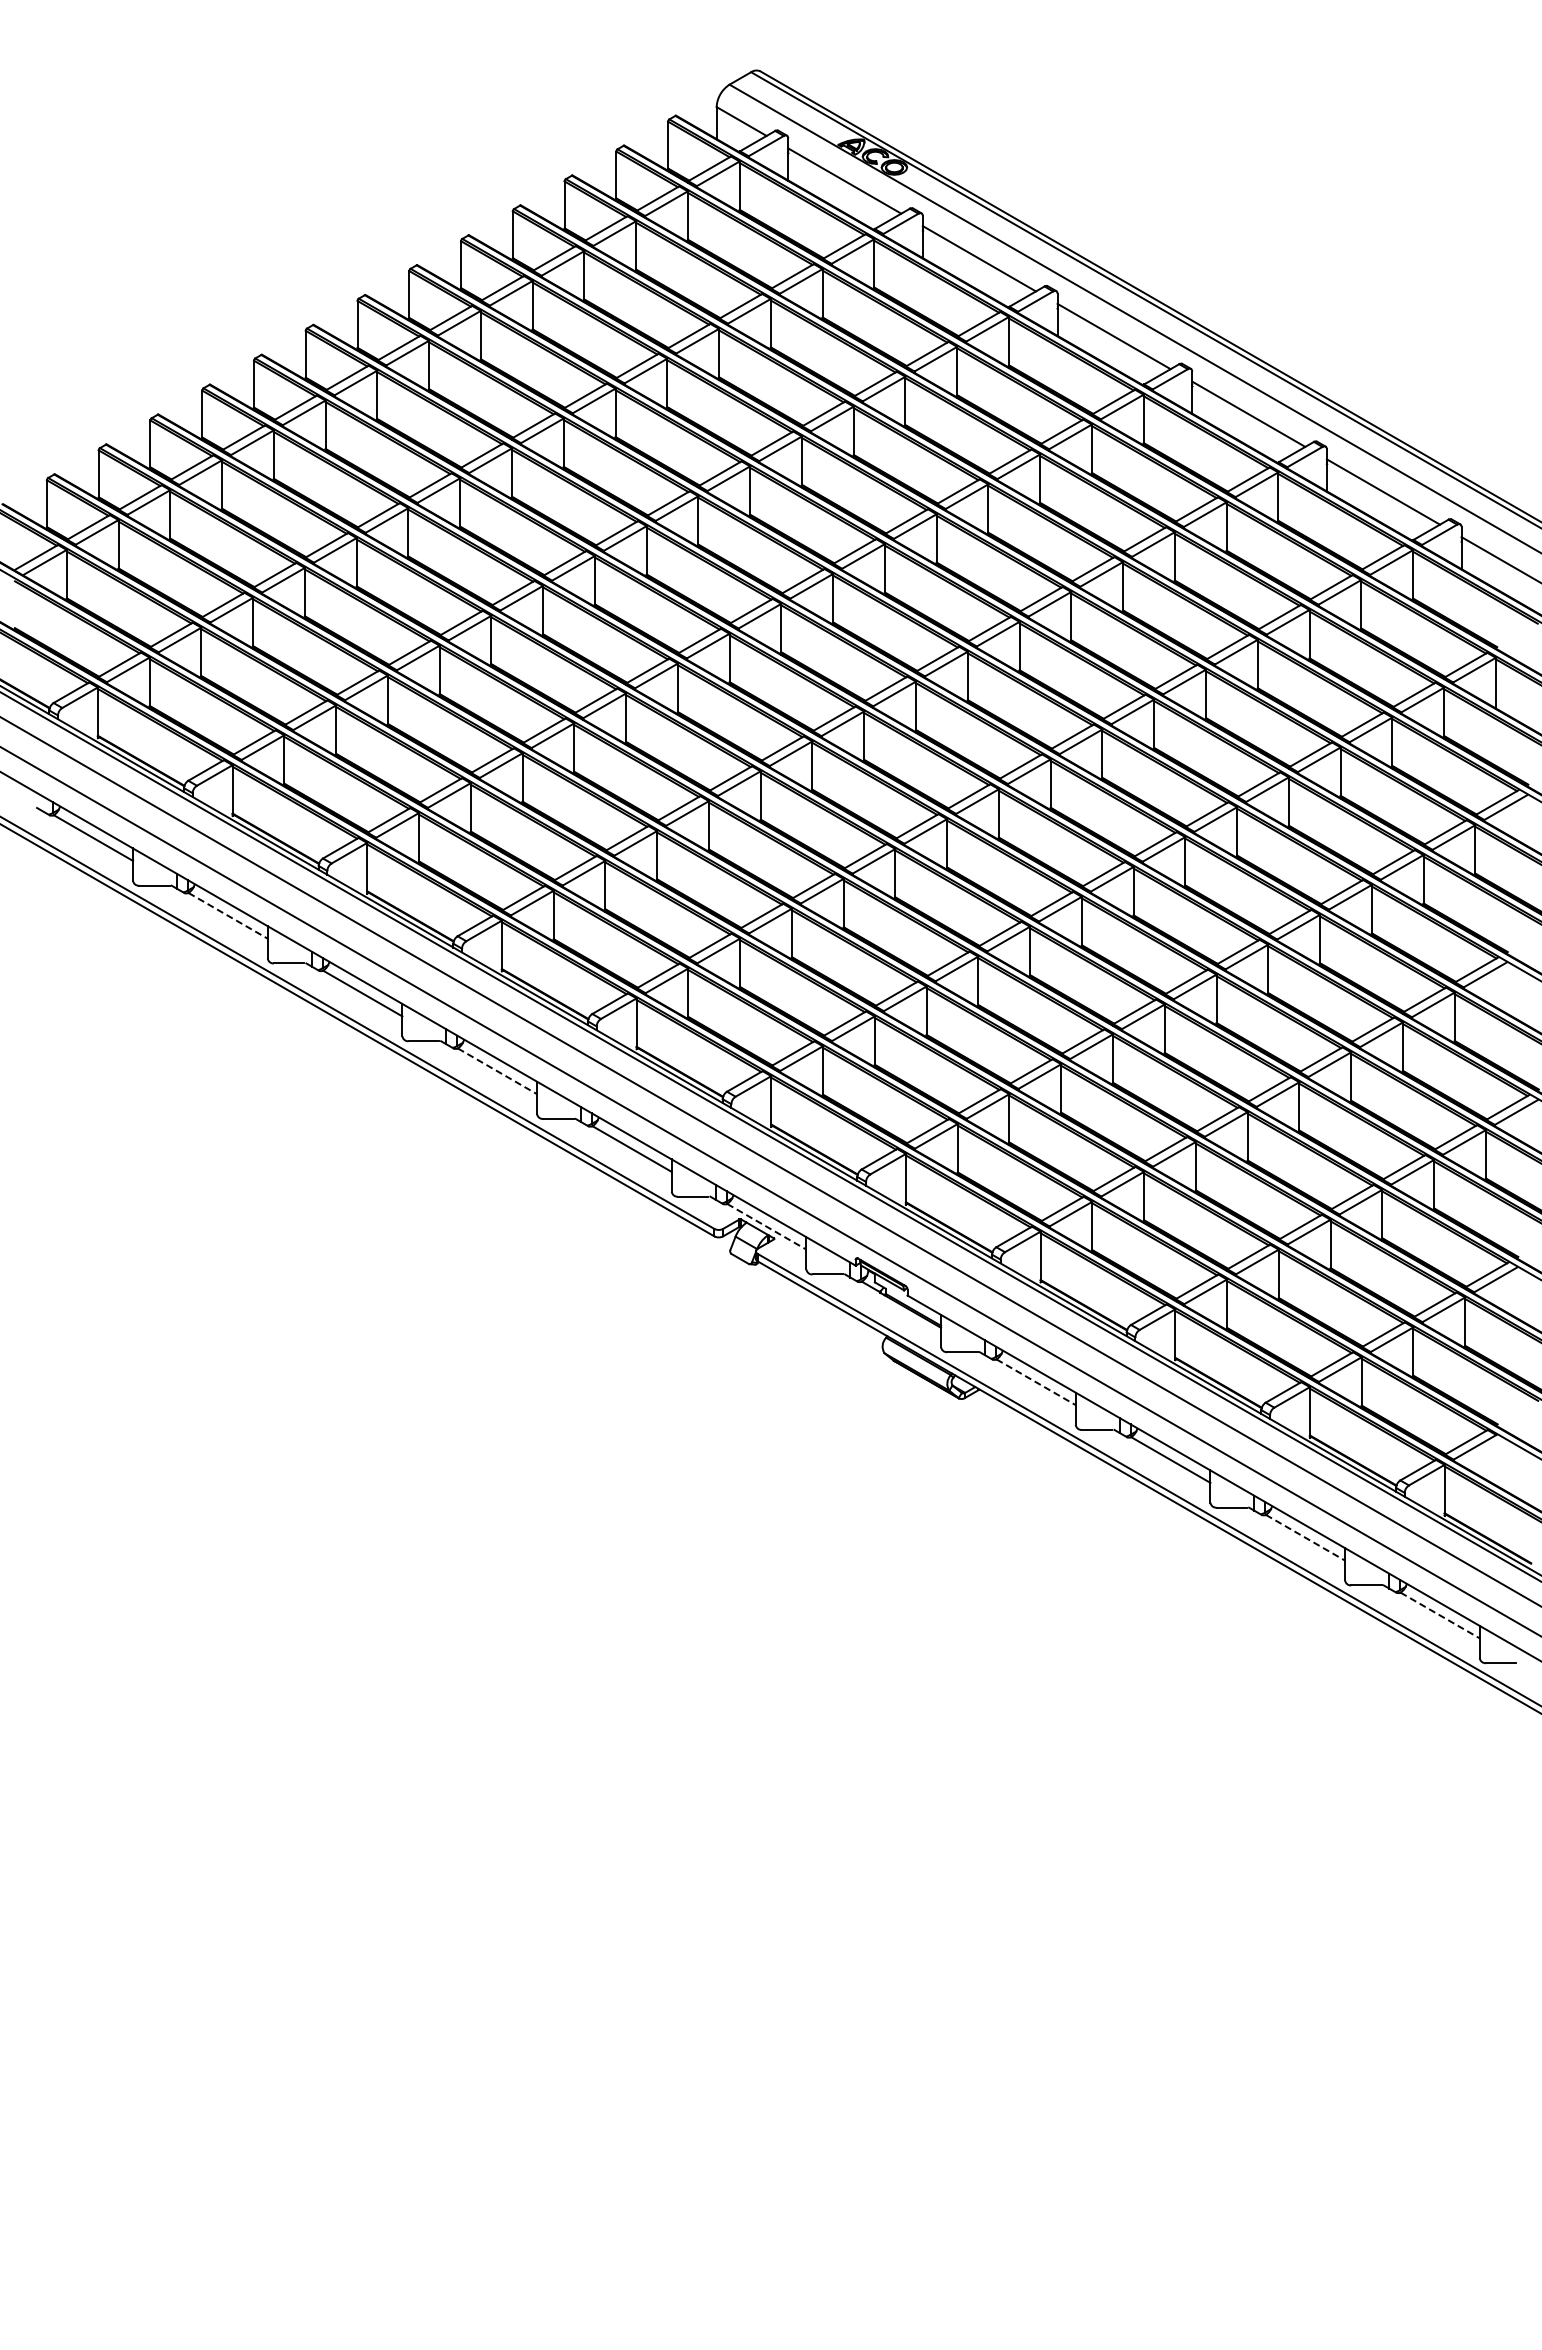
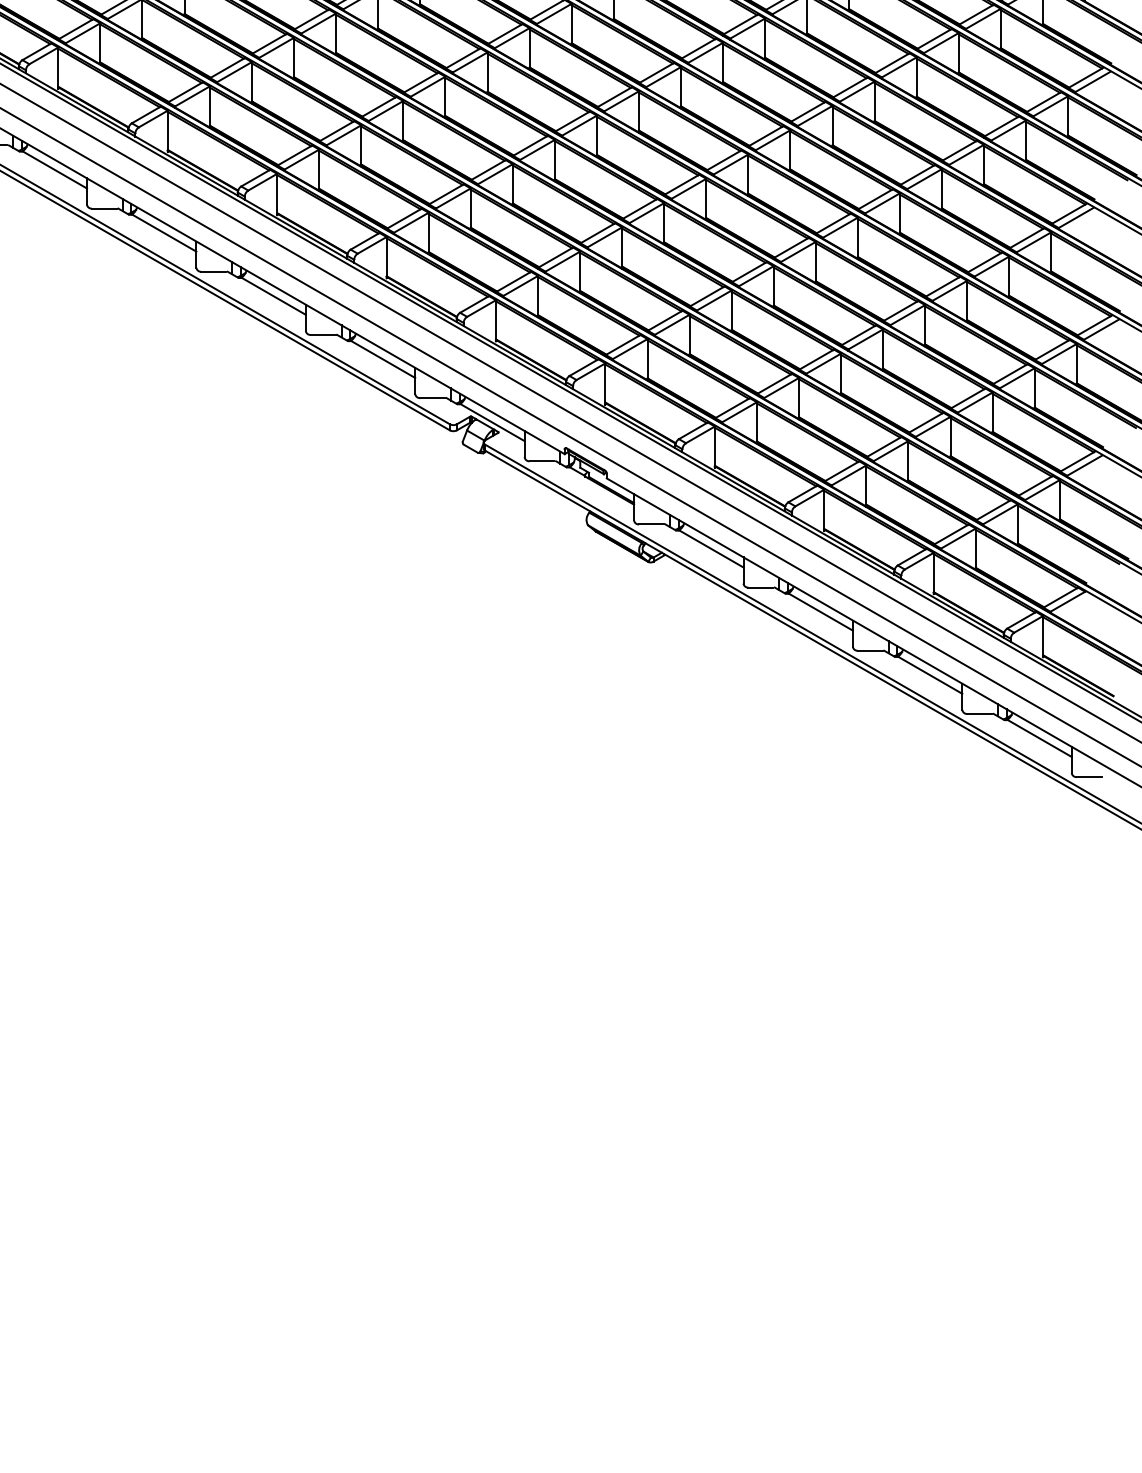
line: (228, 915) -> (55, 169), dashed -> solid
line: (497, 1071) -> (273, 296), dashed -> solid
line: (766, 1226) -> (492, 422), dashed -> solid
line: (1036, 1382) -> (711, 549), dashed -> solid
line: (1305, 1537) -> (930, 675), dashed -> solid
line: (1440, 1615) -> (1039, 738), dashed -> solid

